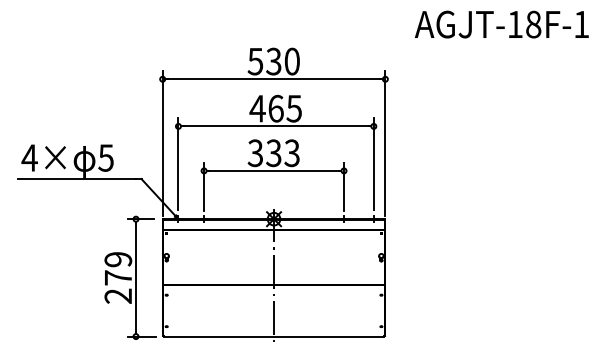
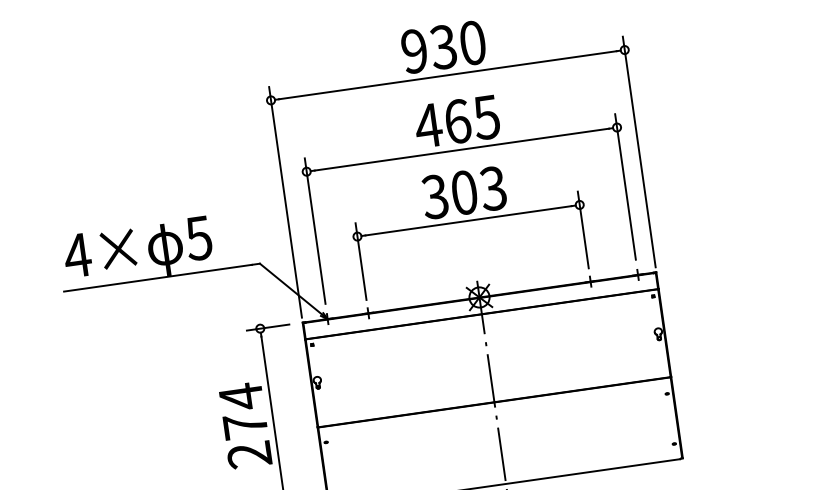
text: (255, 61) -> (414, 51), 530 -> 930
text: (273, 153) -> (463, 193), 333 -> 303
text: (118, 259) -> (241, 396), 279 -> 274

